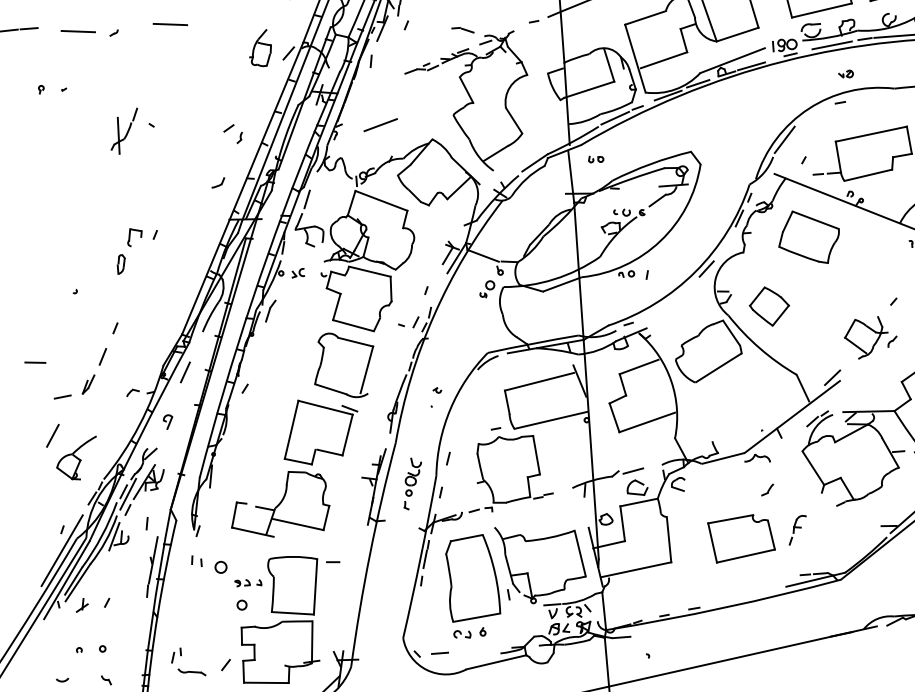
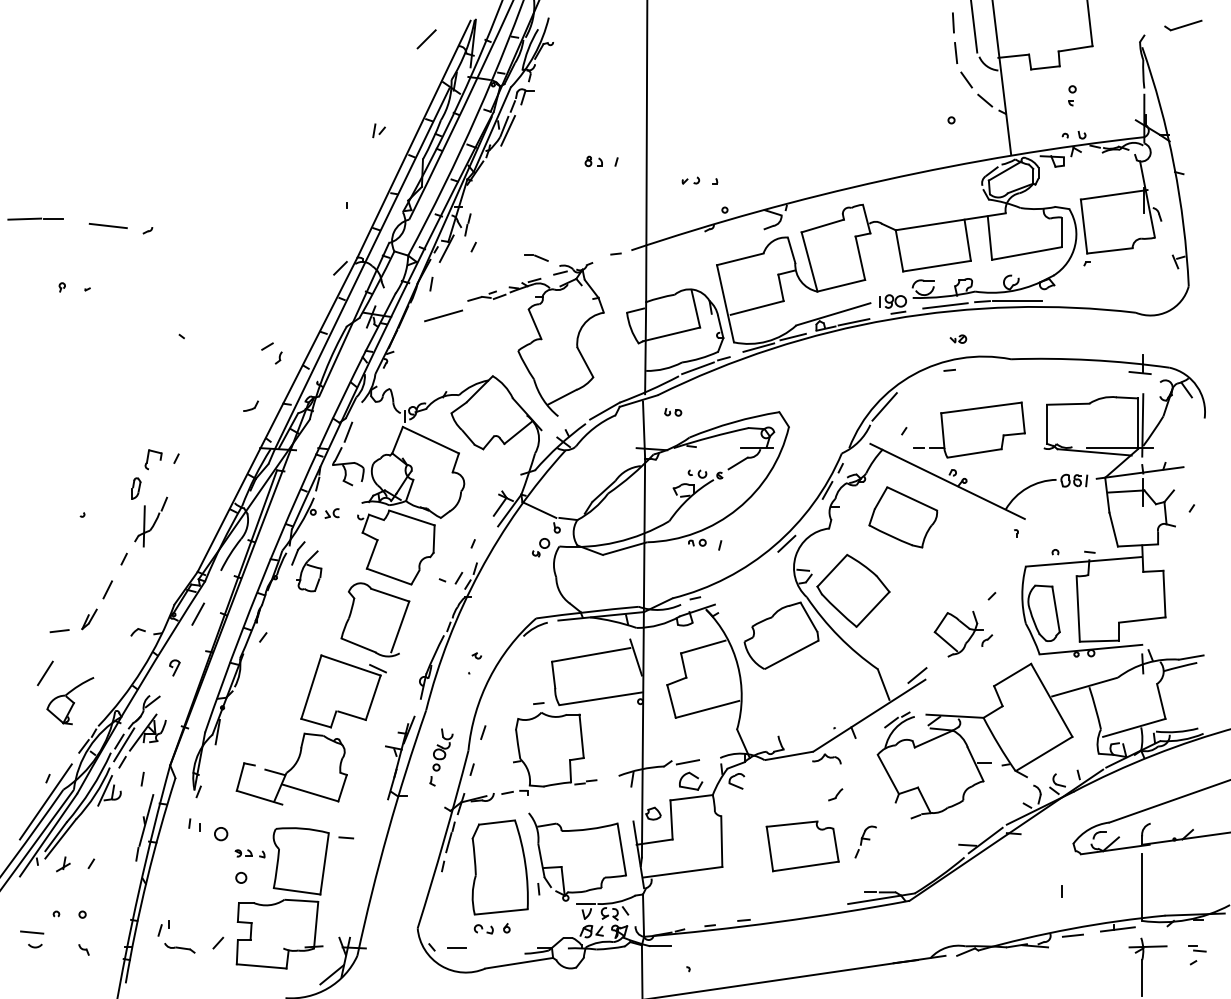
line: (169, 24) -> (210, 225), removed
part: (260, 48) -> (309, 571), moved
line: (380, 124) -> (443, 315), moved
part: (123, 131) -> (150, 521), moved
part: (769, 306) -> (853, 590), size x1.67
line: (35, 362) -> (32, 932), moved

